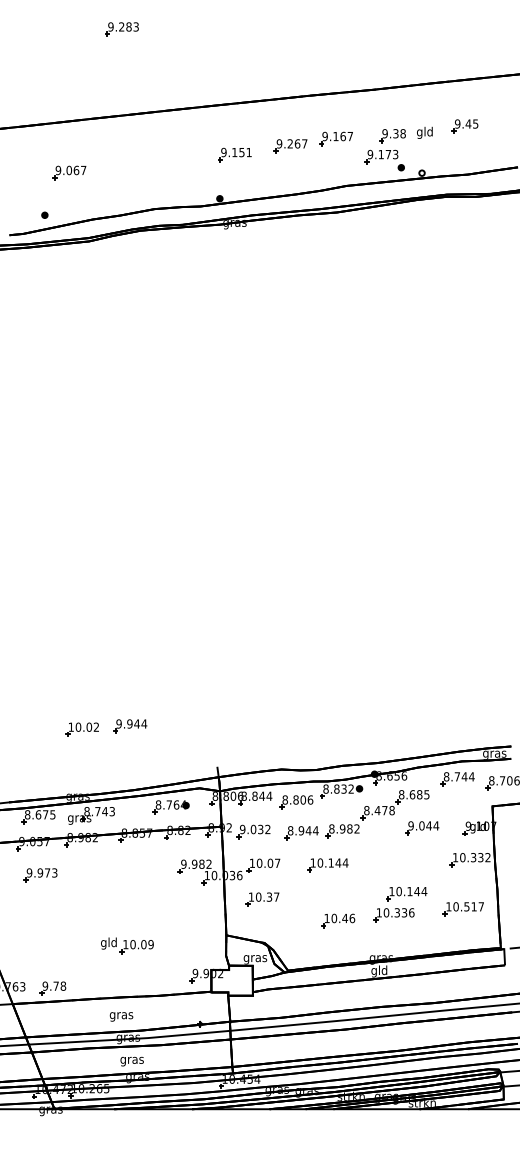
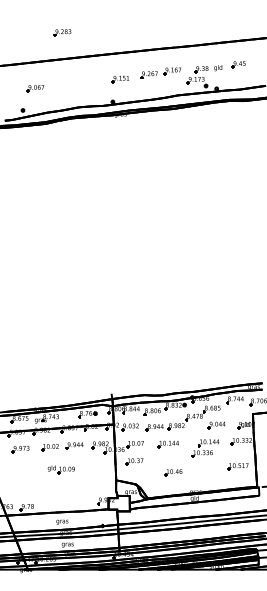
part: (121, 28) -> (62, 32), moved
part: (106, 727) -> (62, 446), moved
part: (400, 904) -> (205, 448), moved
part: (125, 945) -> (60, 469), moved

